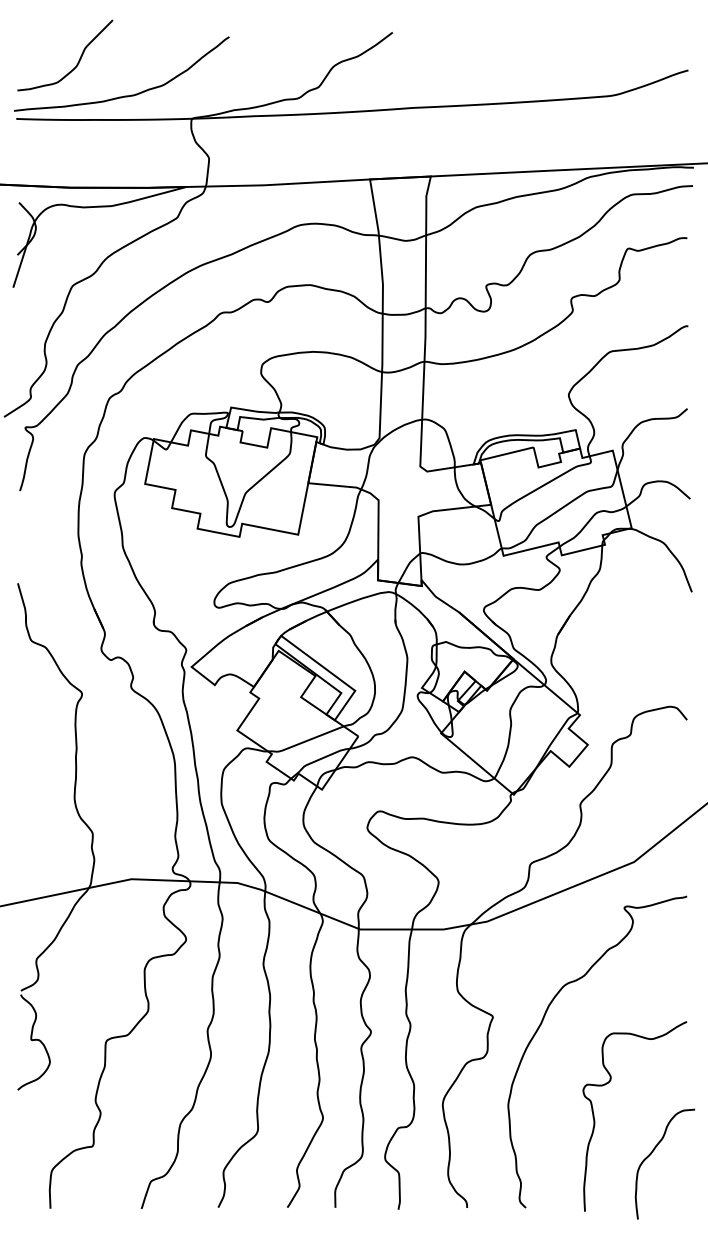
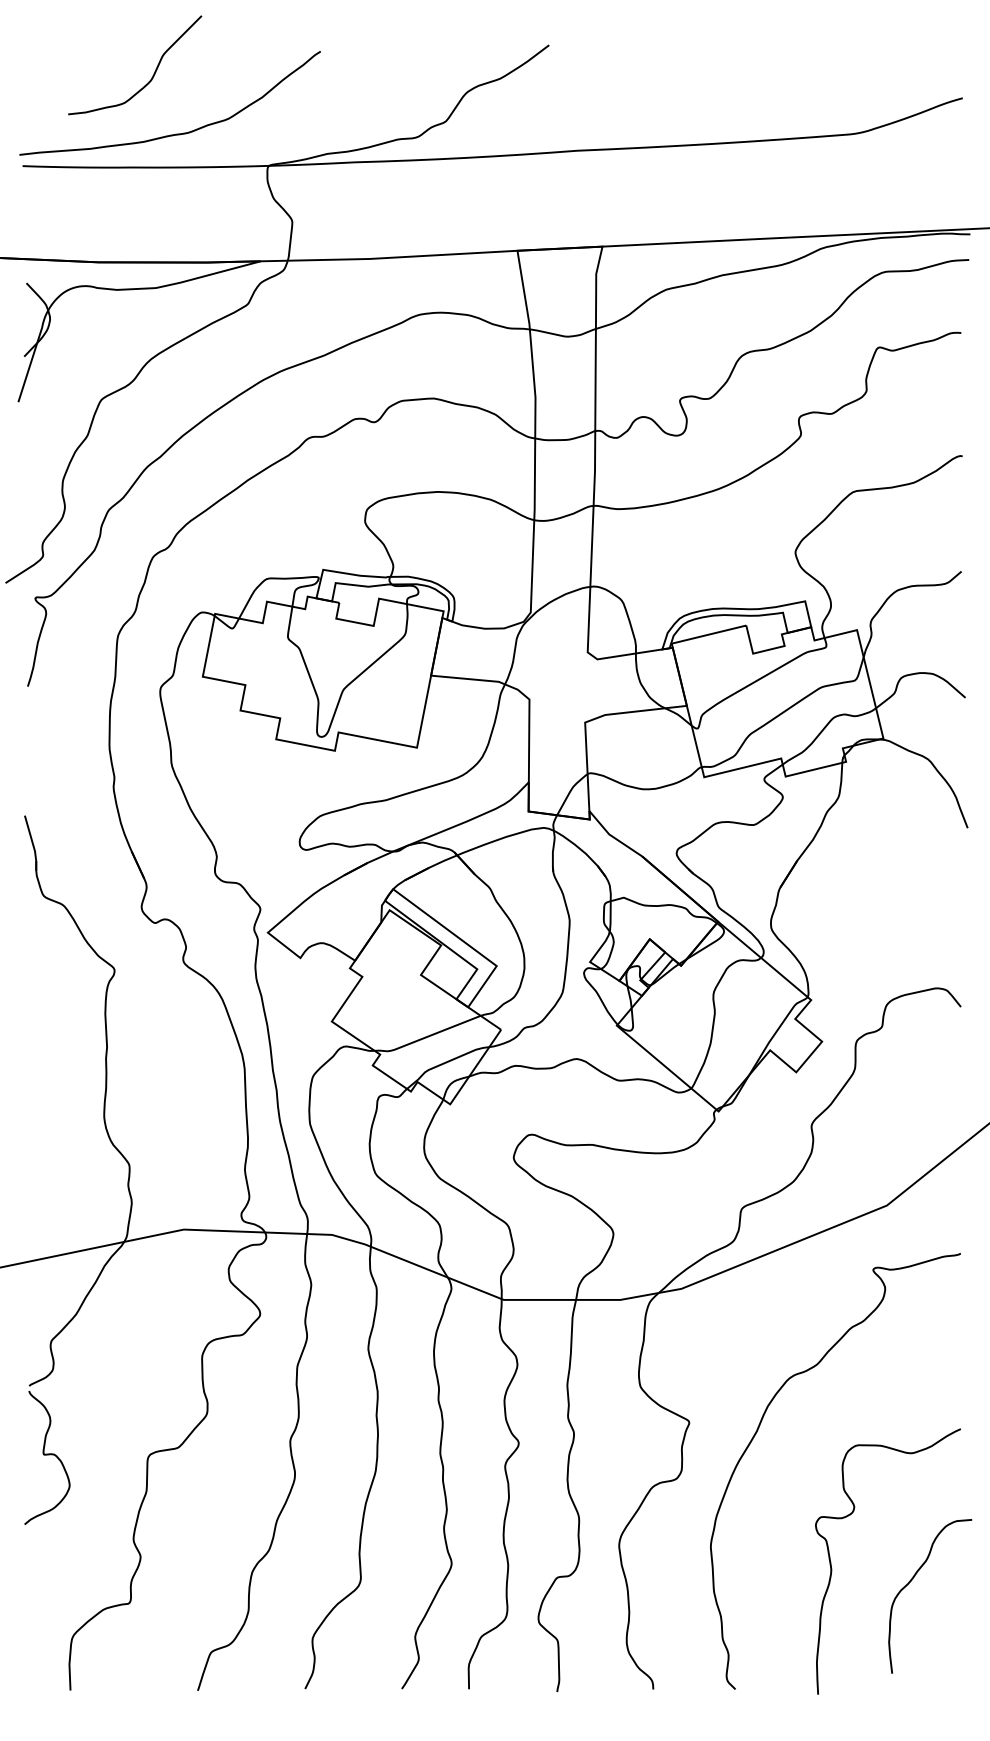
curve: (78, 61) -> (153, 73), moved
curve: (652, 1152) -> (912, 1580), moved

